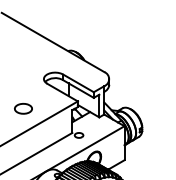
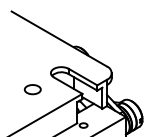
part: (23, 108) -> (32, 89), moved

